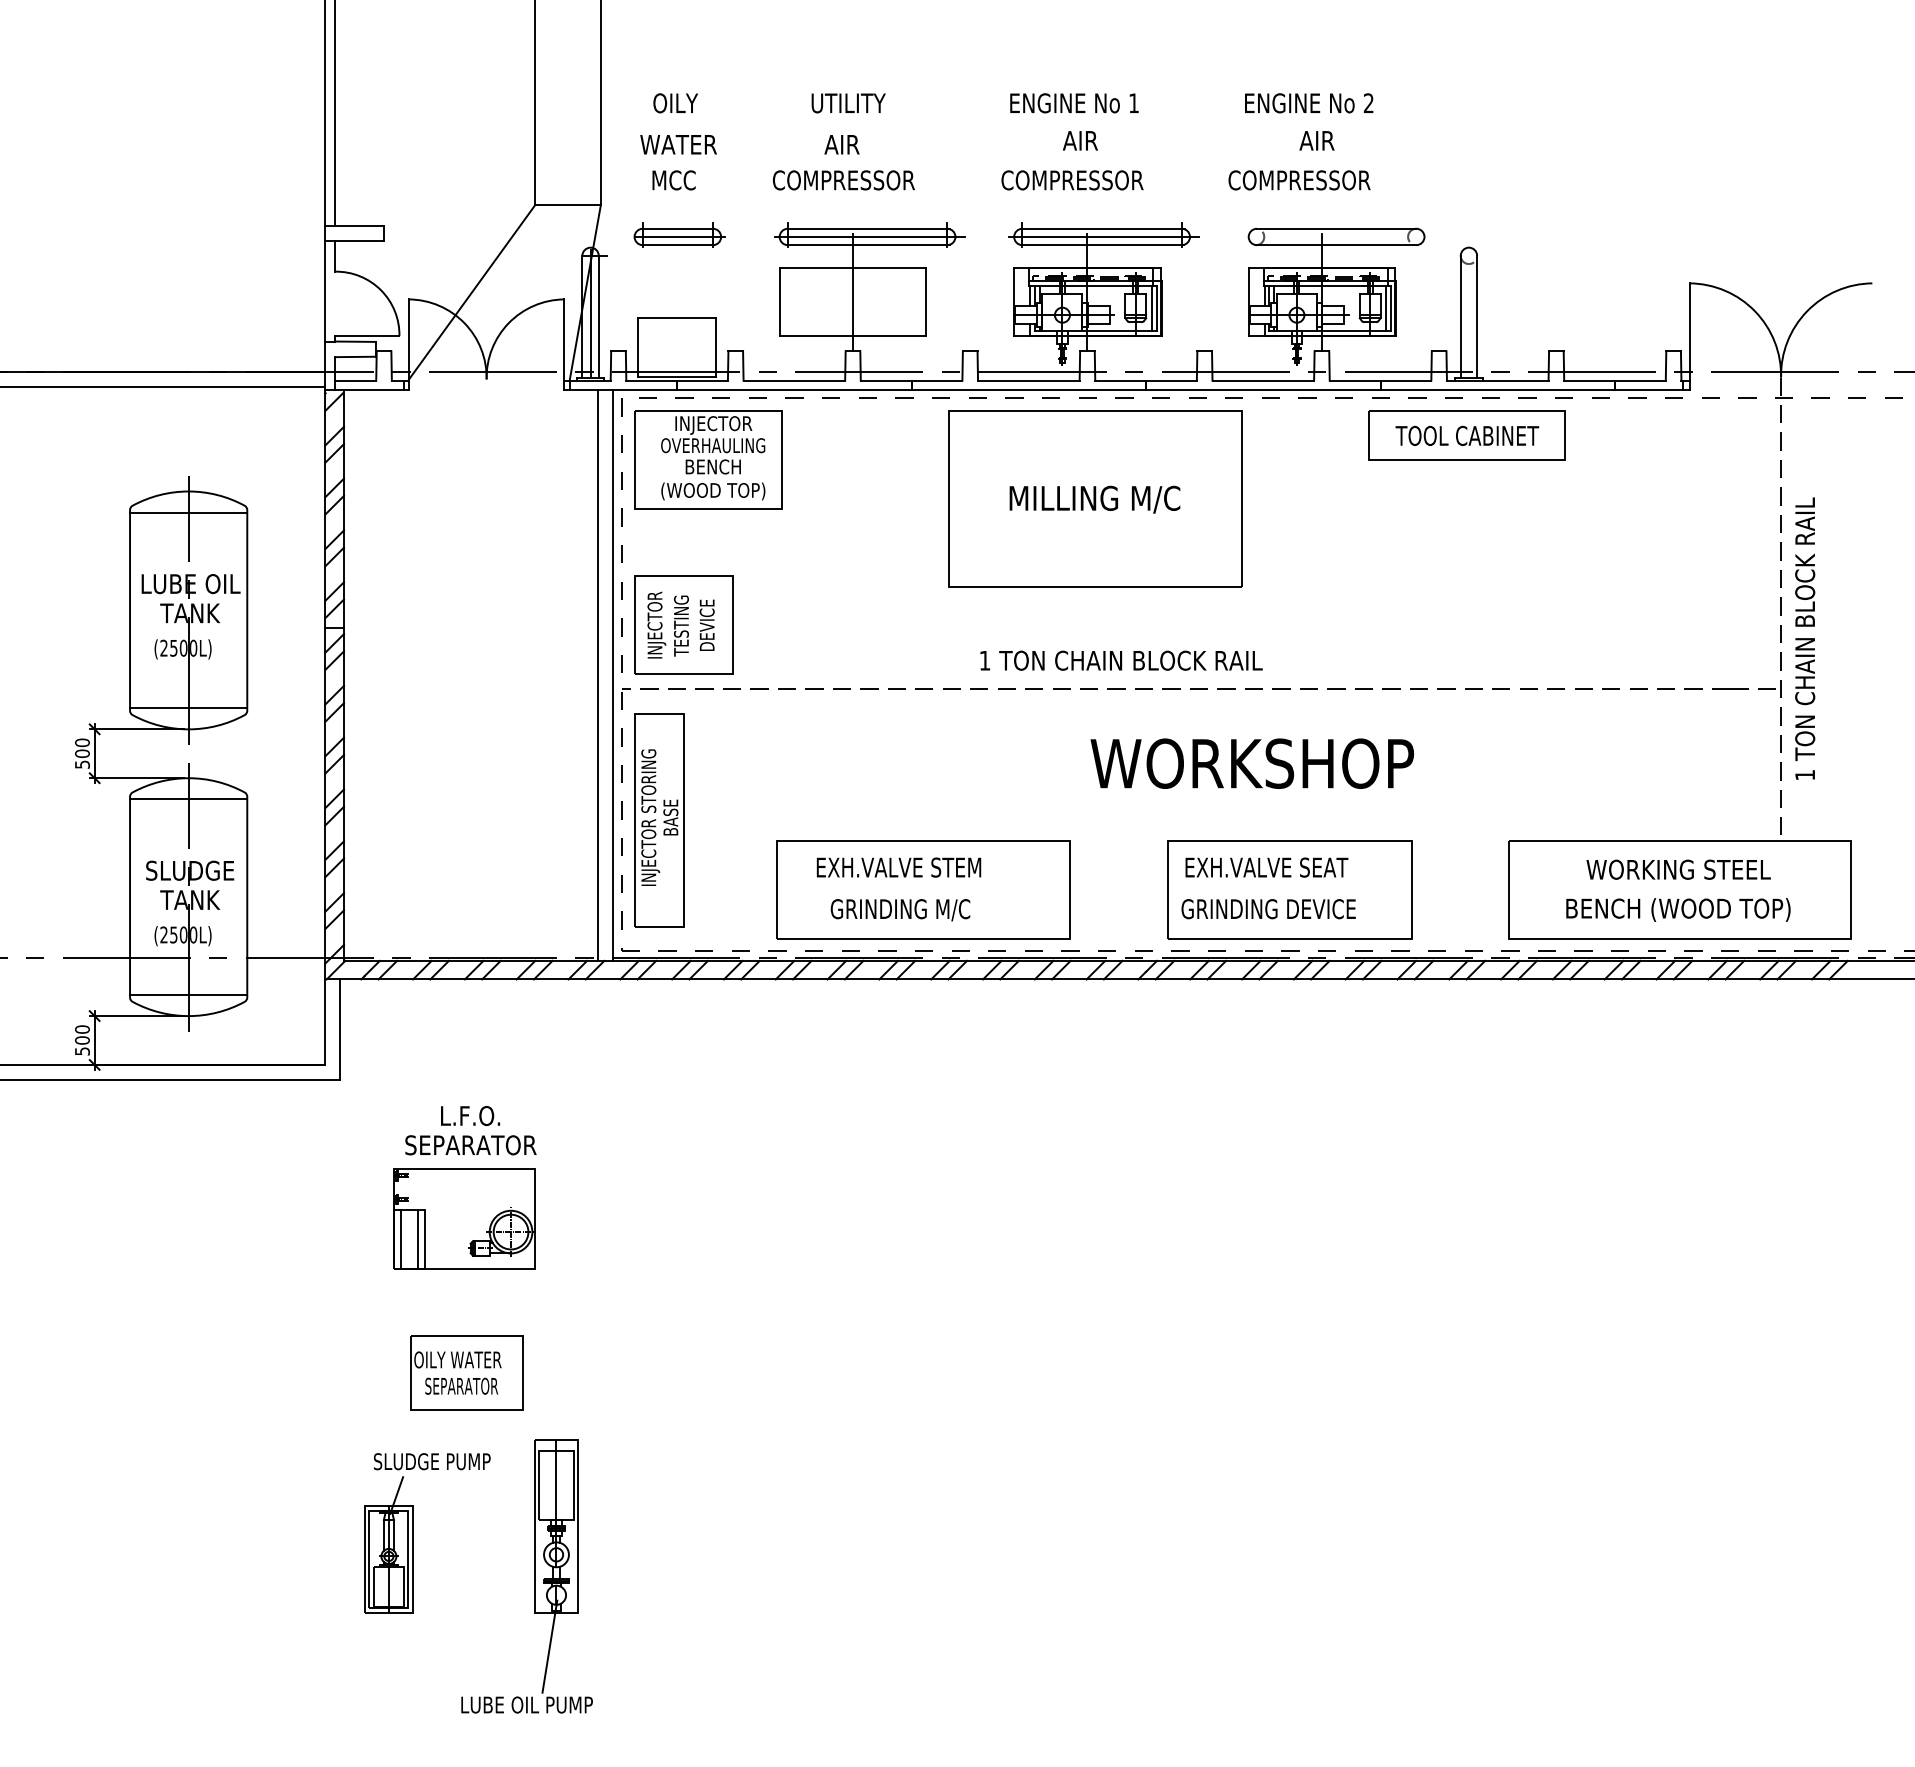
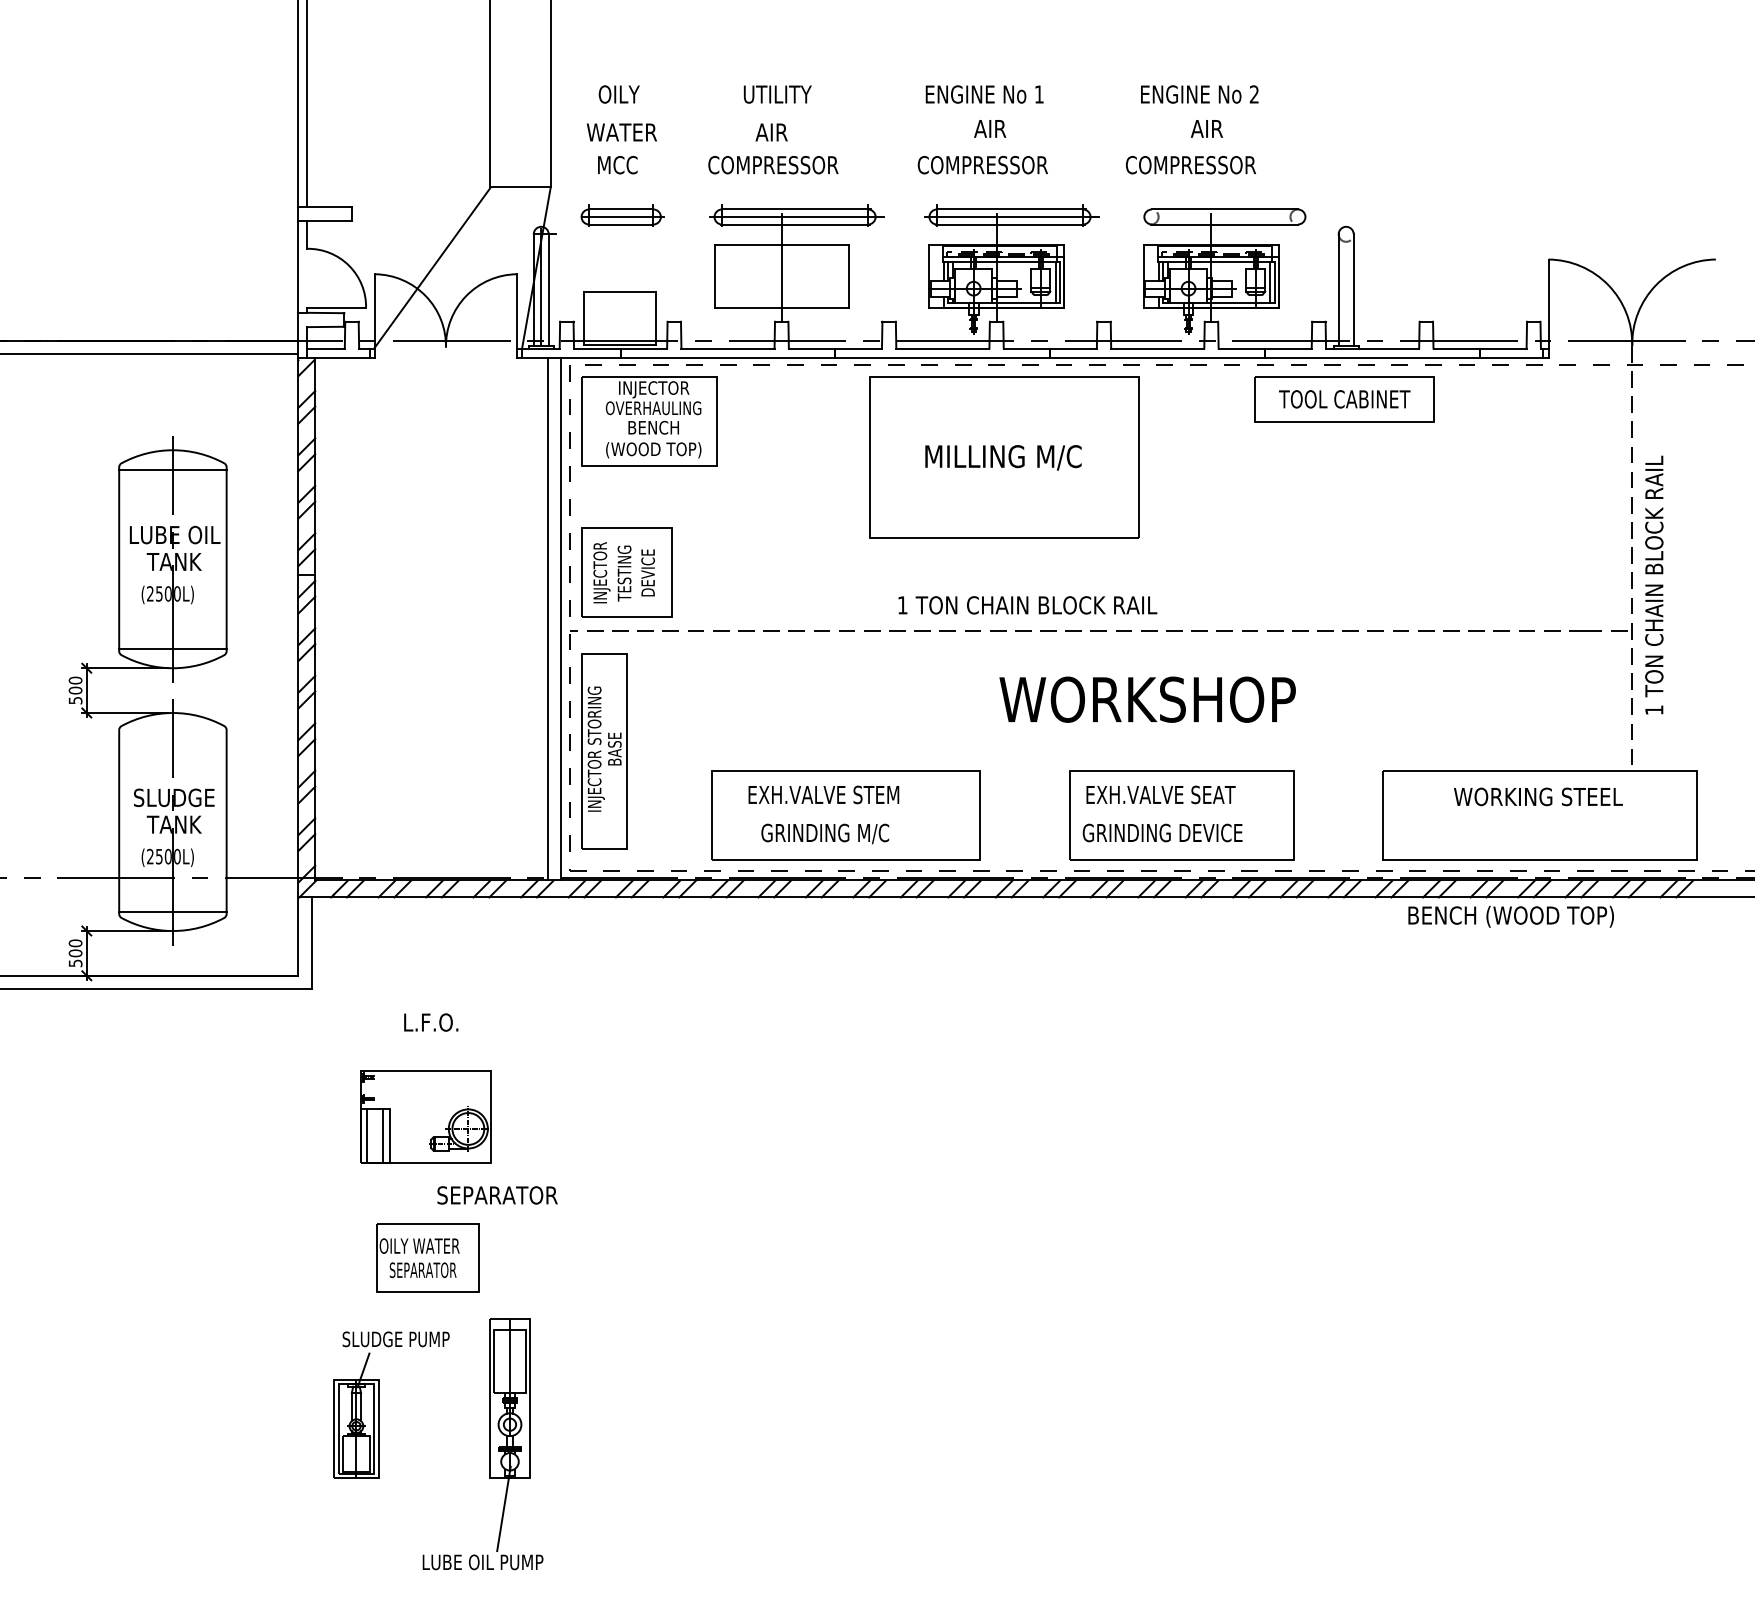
line: (188, 799) -> (172, 732), removed
text: (1677, 909) -> (1510, 916), moved
text: (470, 1145) -> (497, 1195), moved

